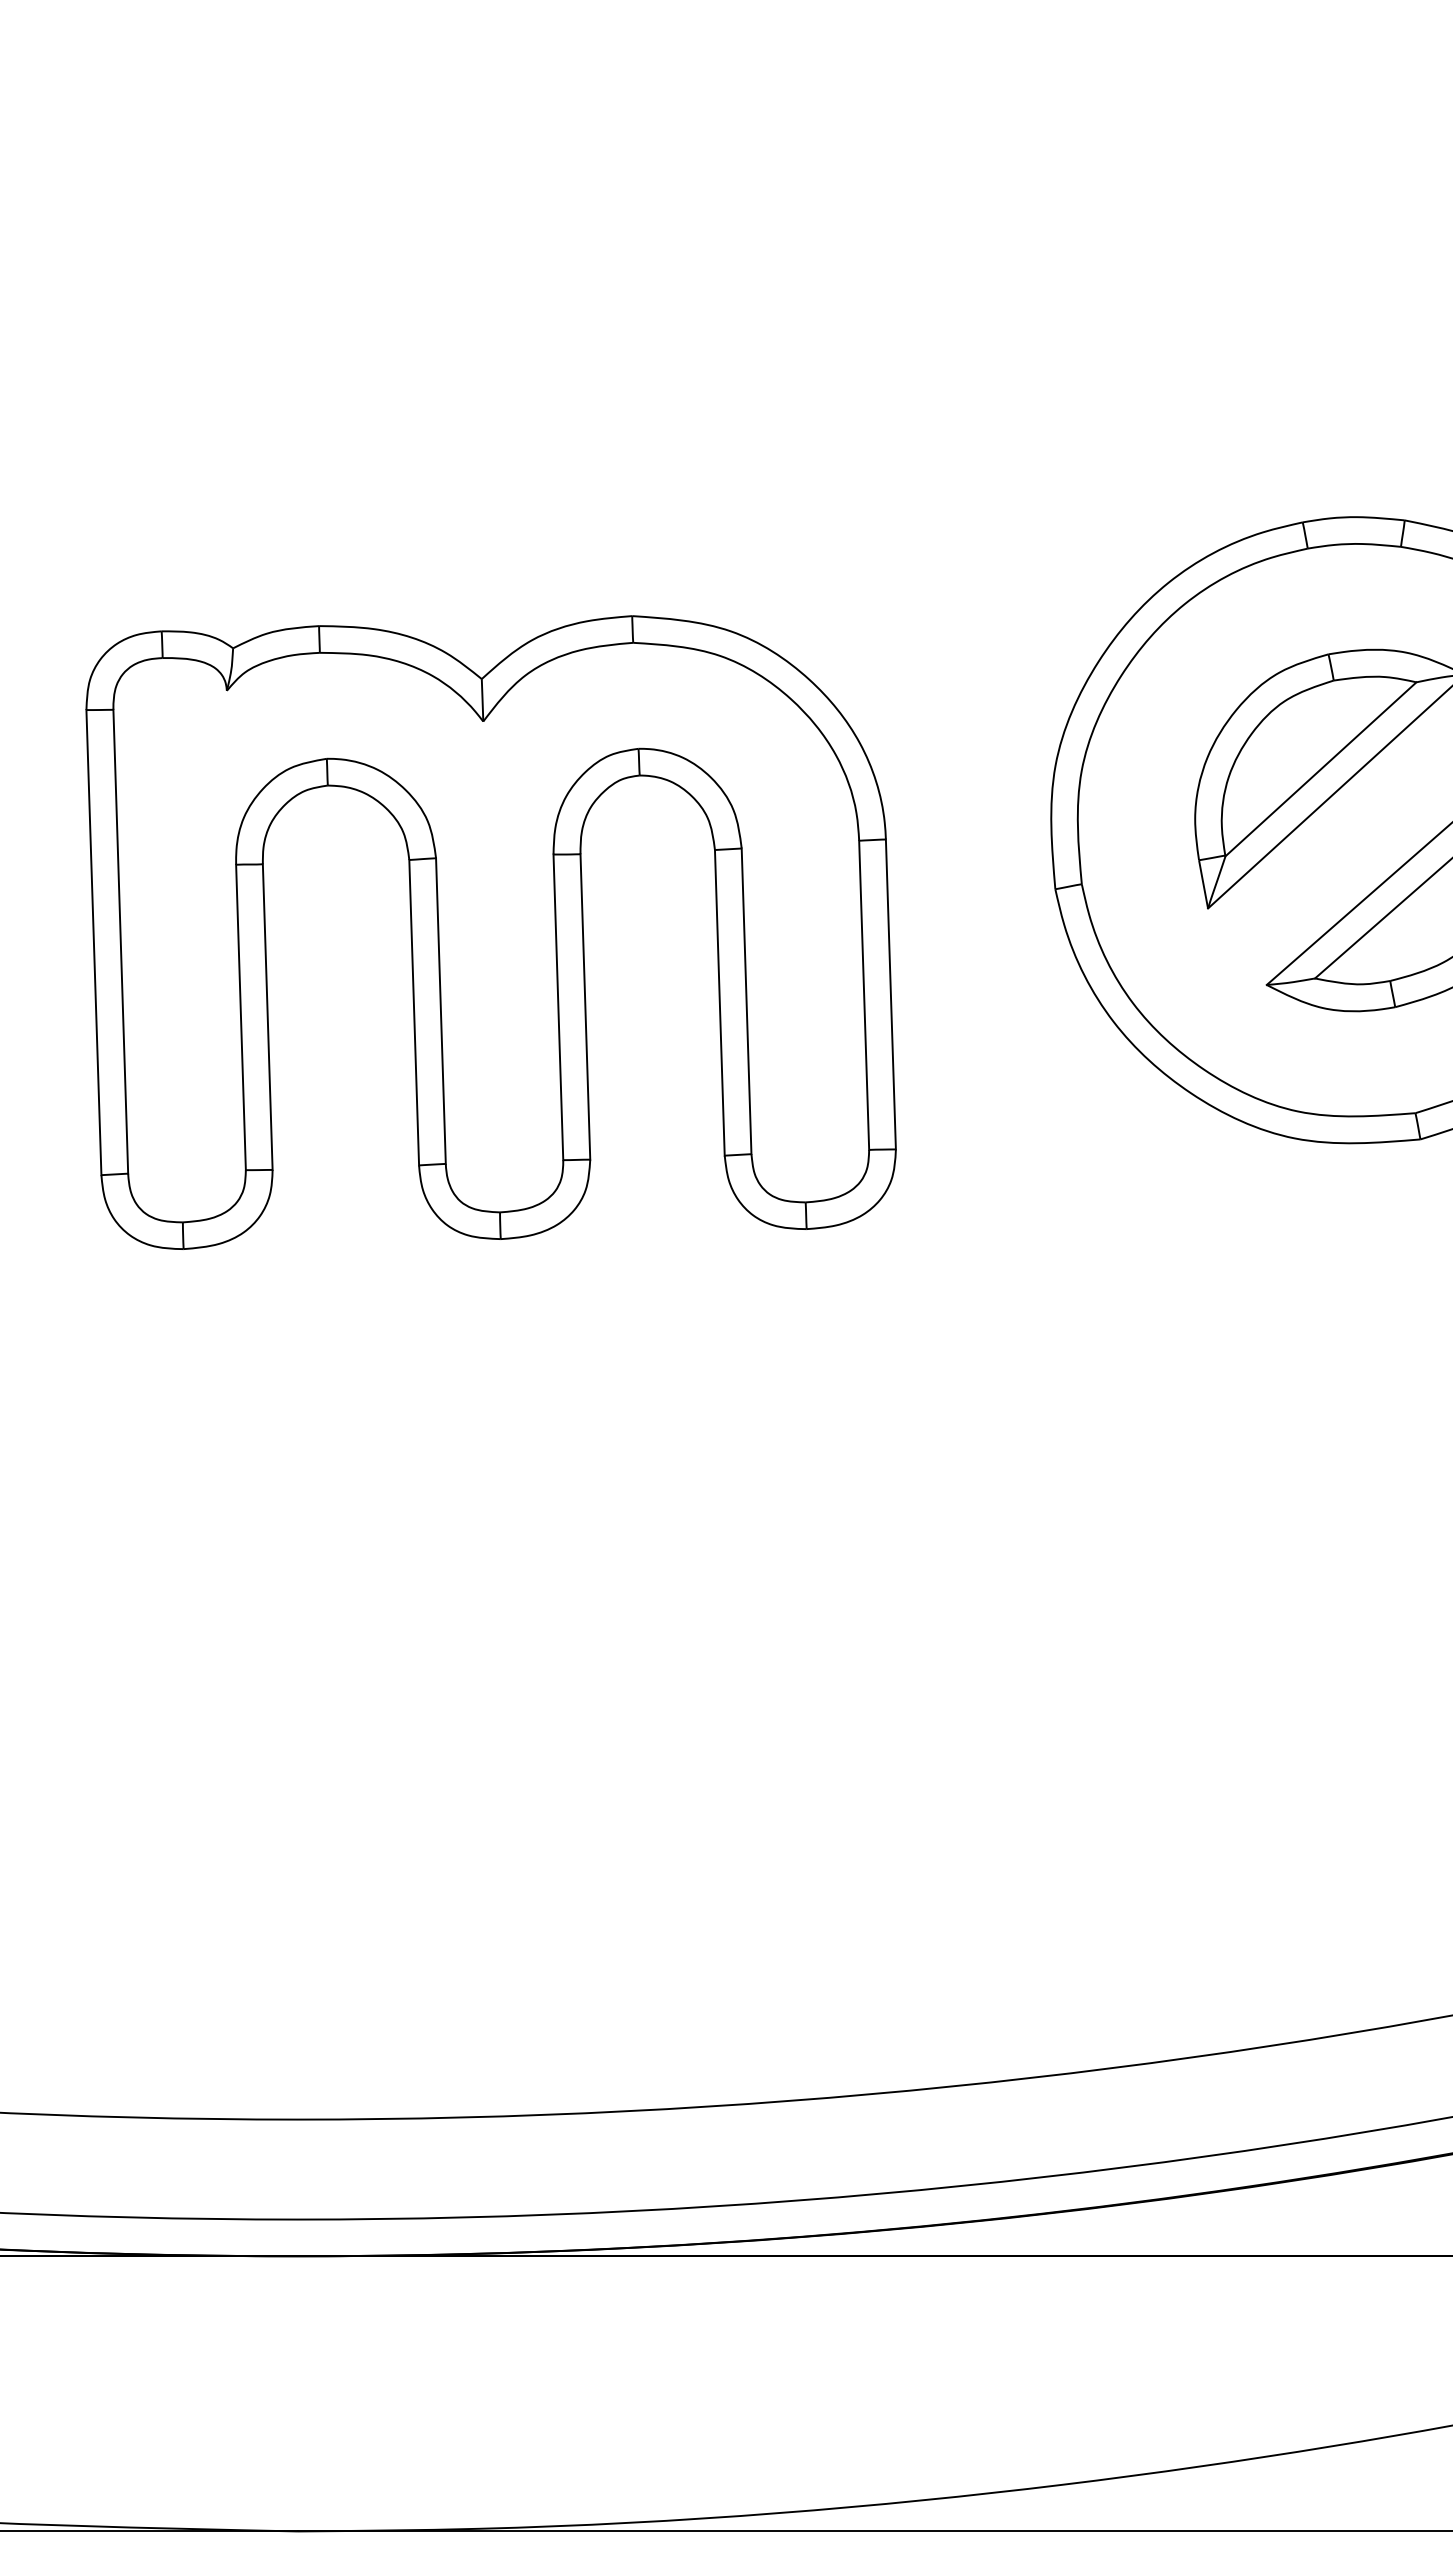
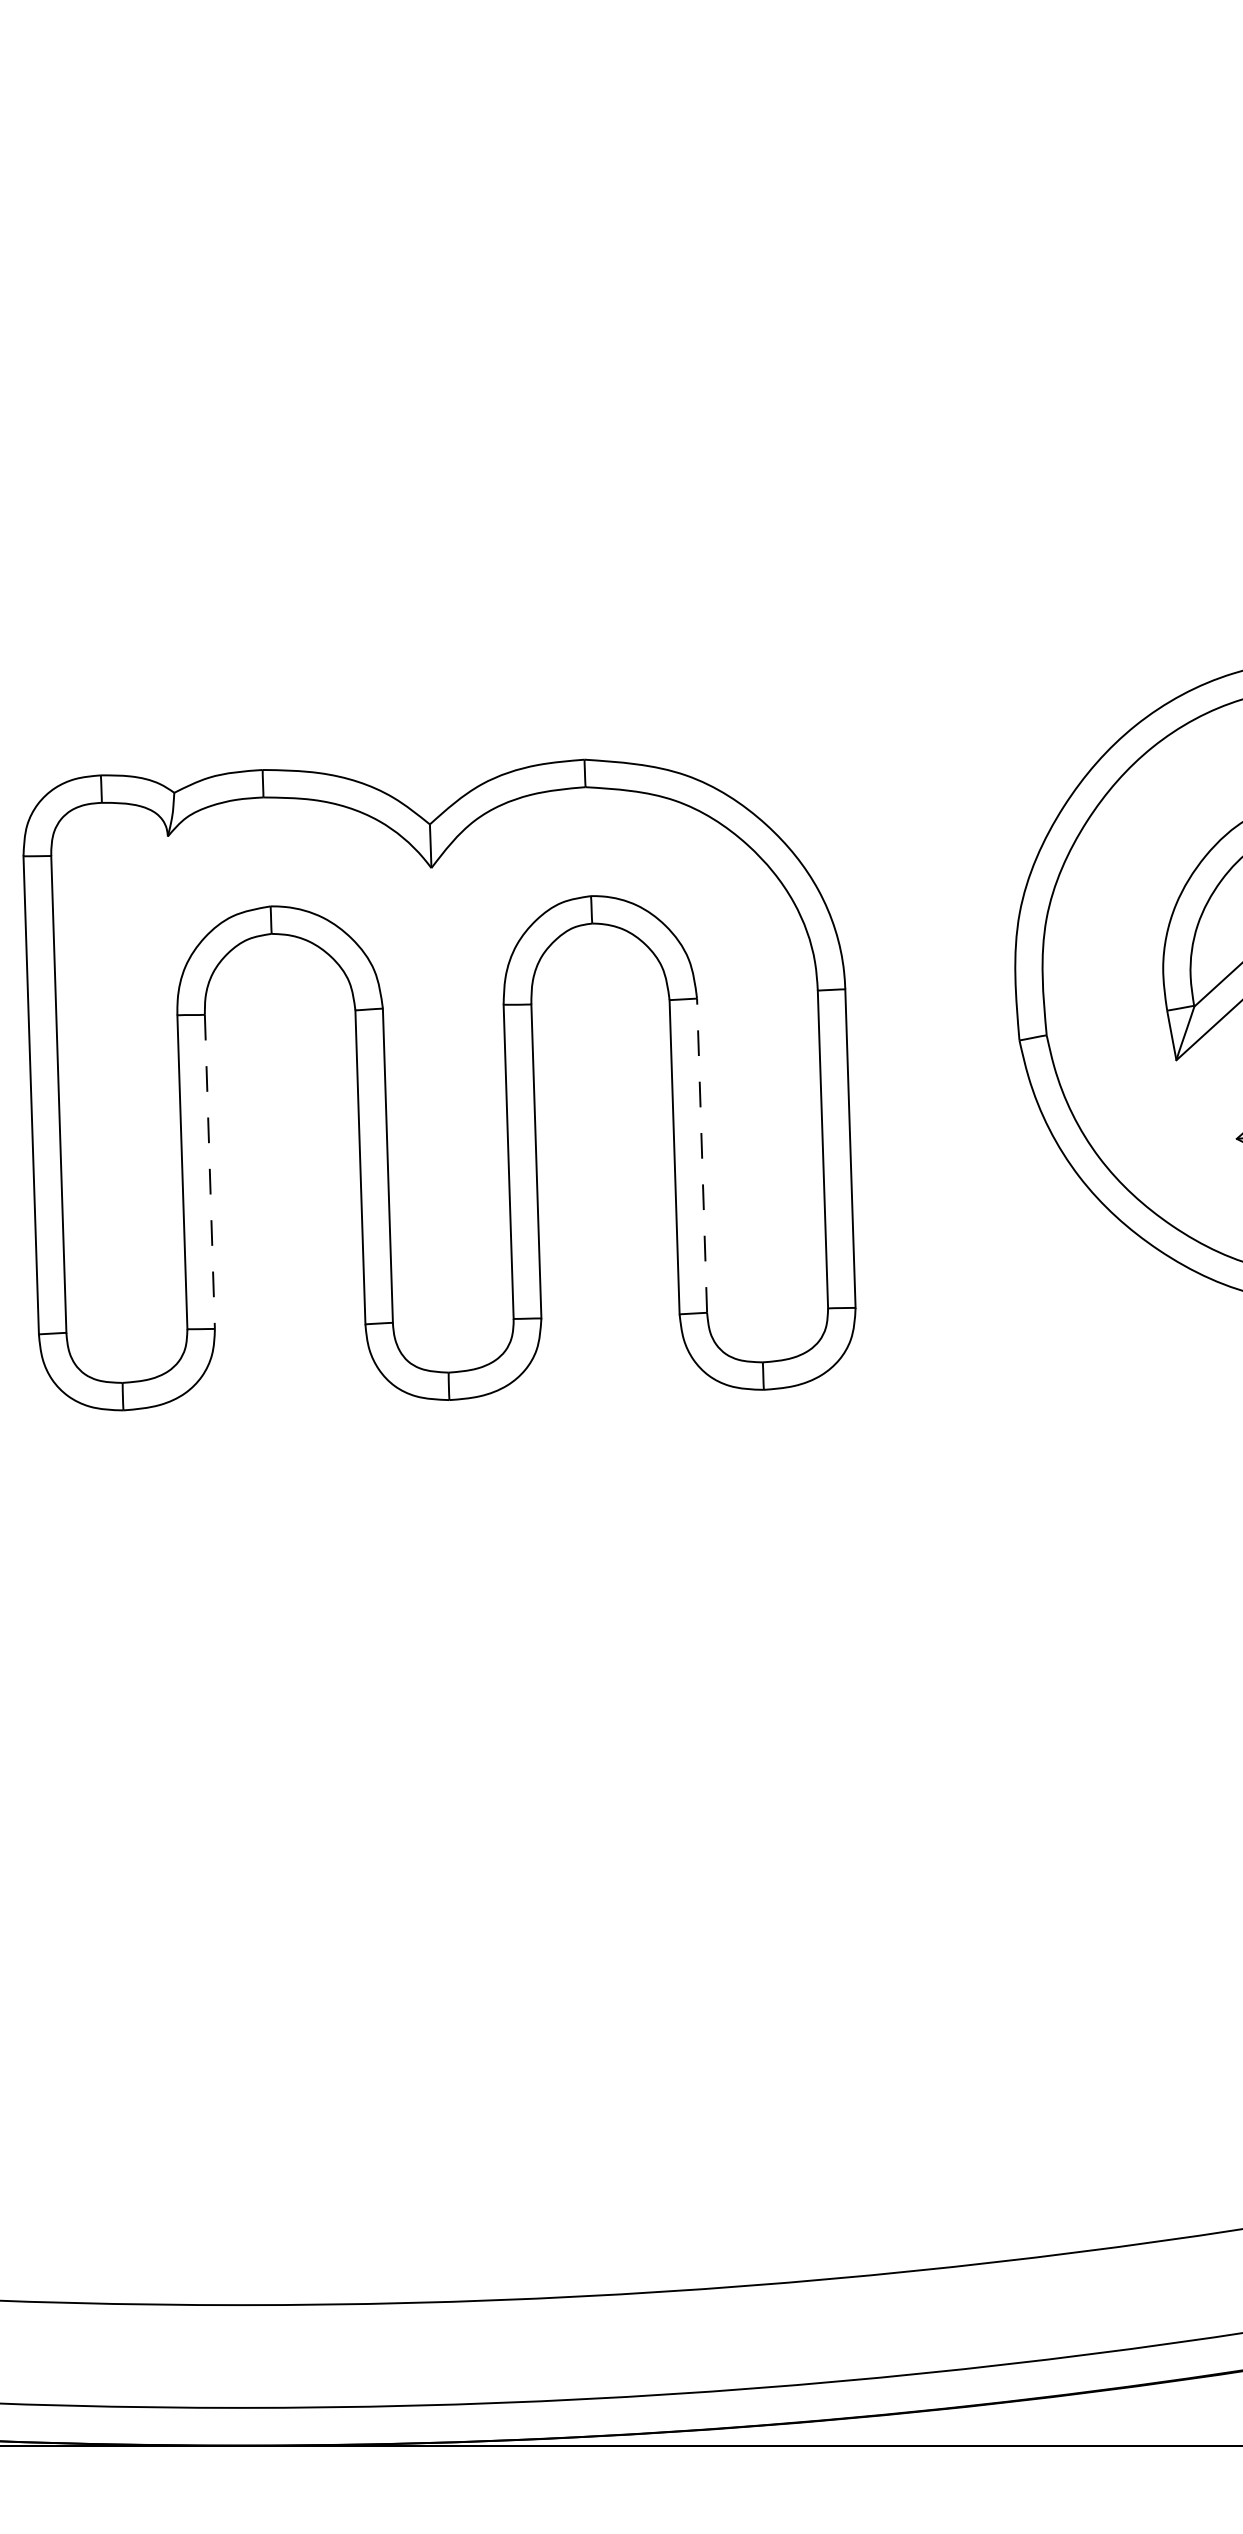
line: (746, 1001) -> (702, 1155), solid -> dashed
line: (267, 1017) -> (209, 1172), solid -> dashed

